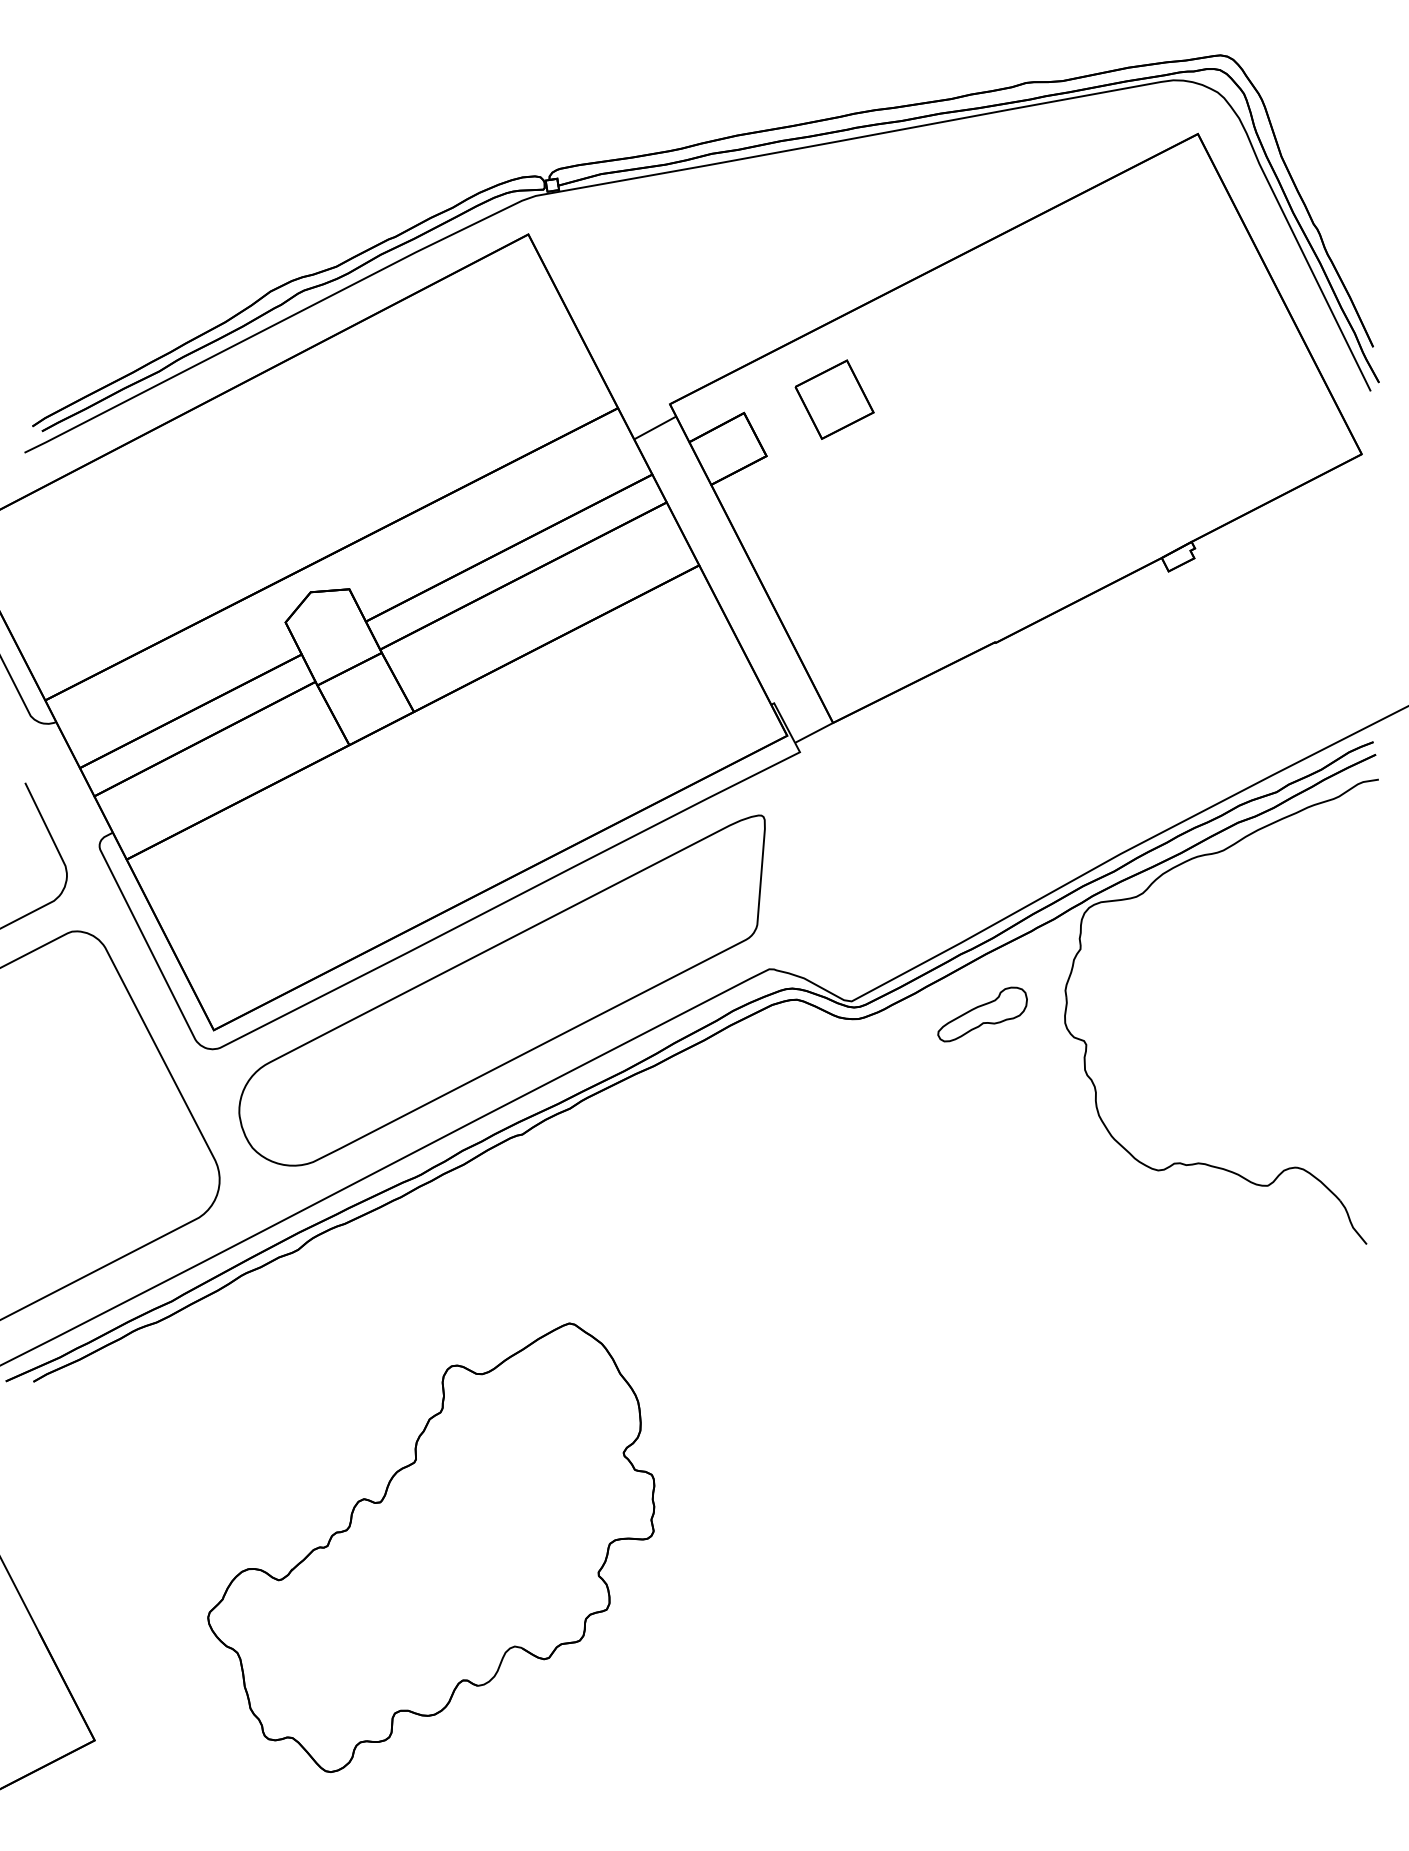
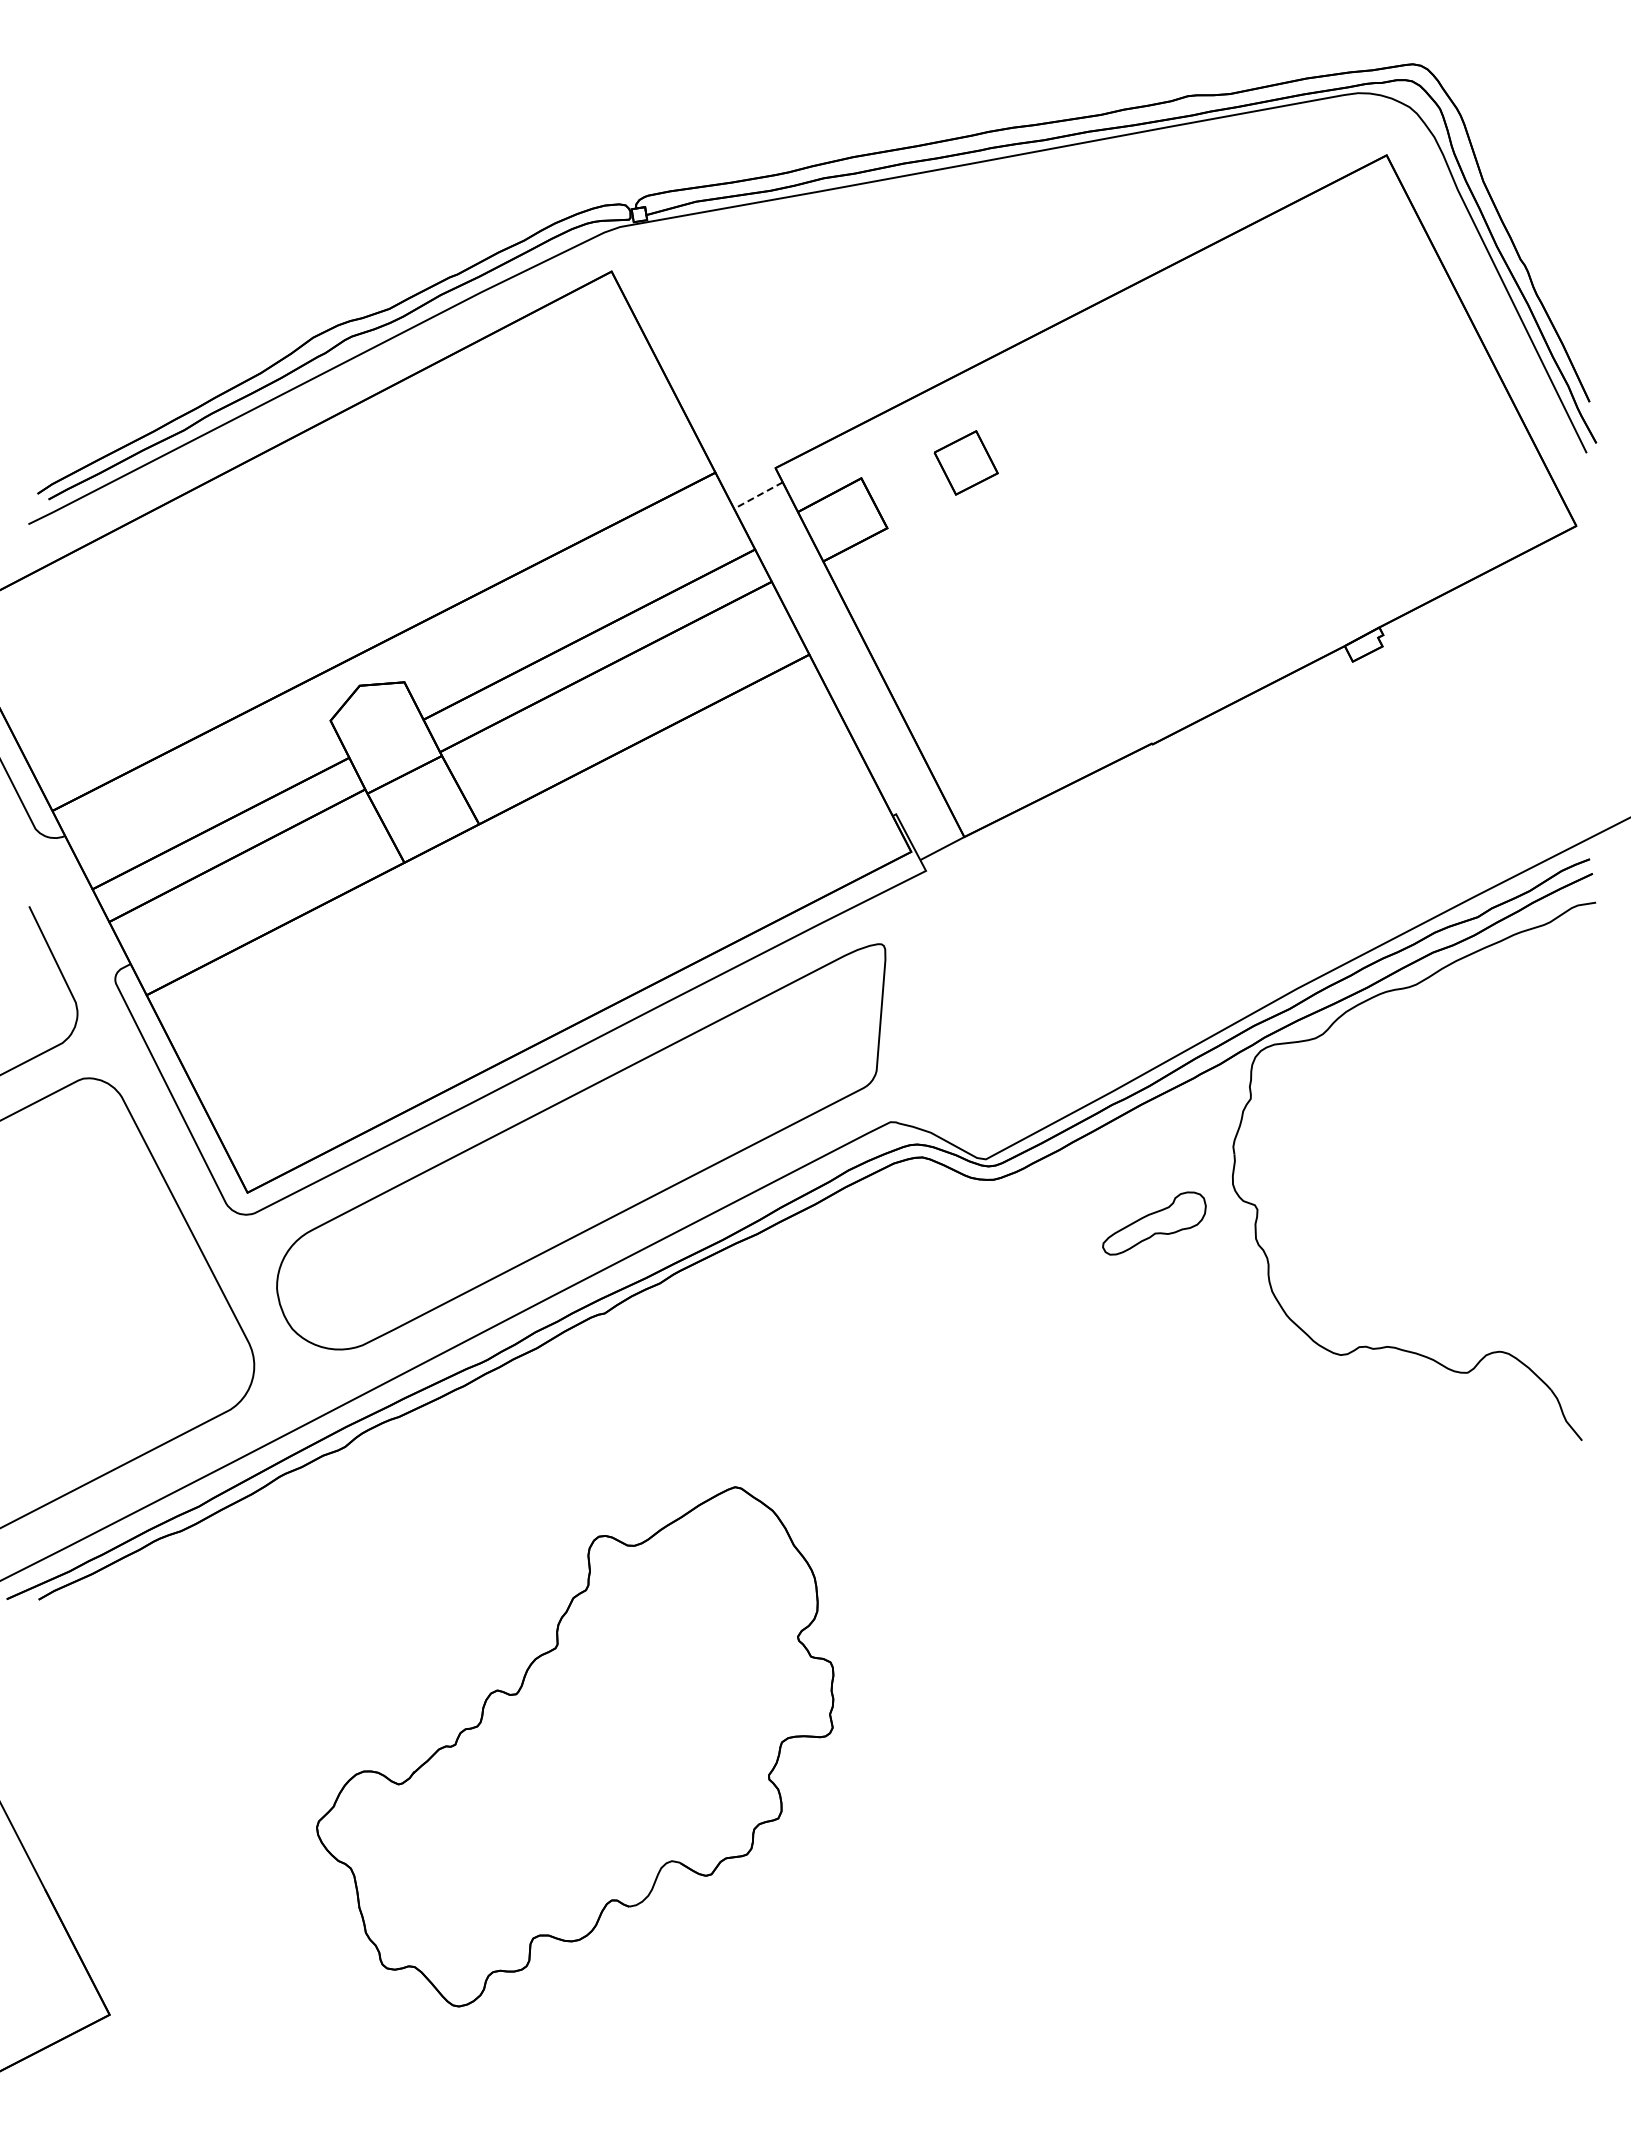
part: (834, 399) -> (966, 462), size x0.7
line: (655, 427) -> (758, 495), solid -> dashed
part: (982, 1014) -> (1154, 1223), moved
part: (431, 1547) -> (575, 1746), moved

